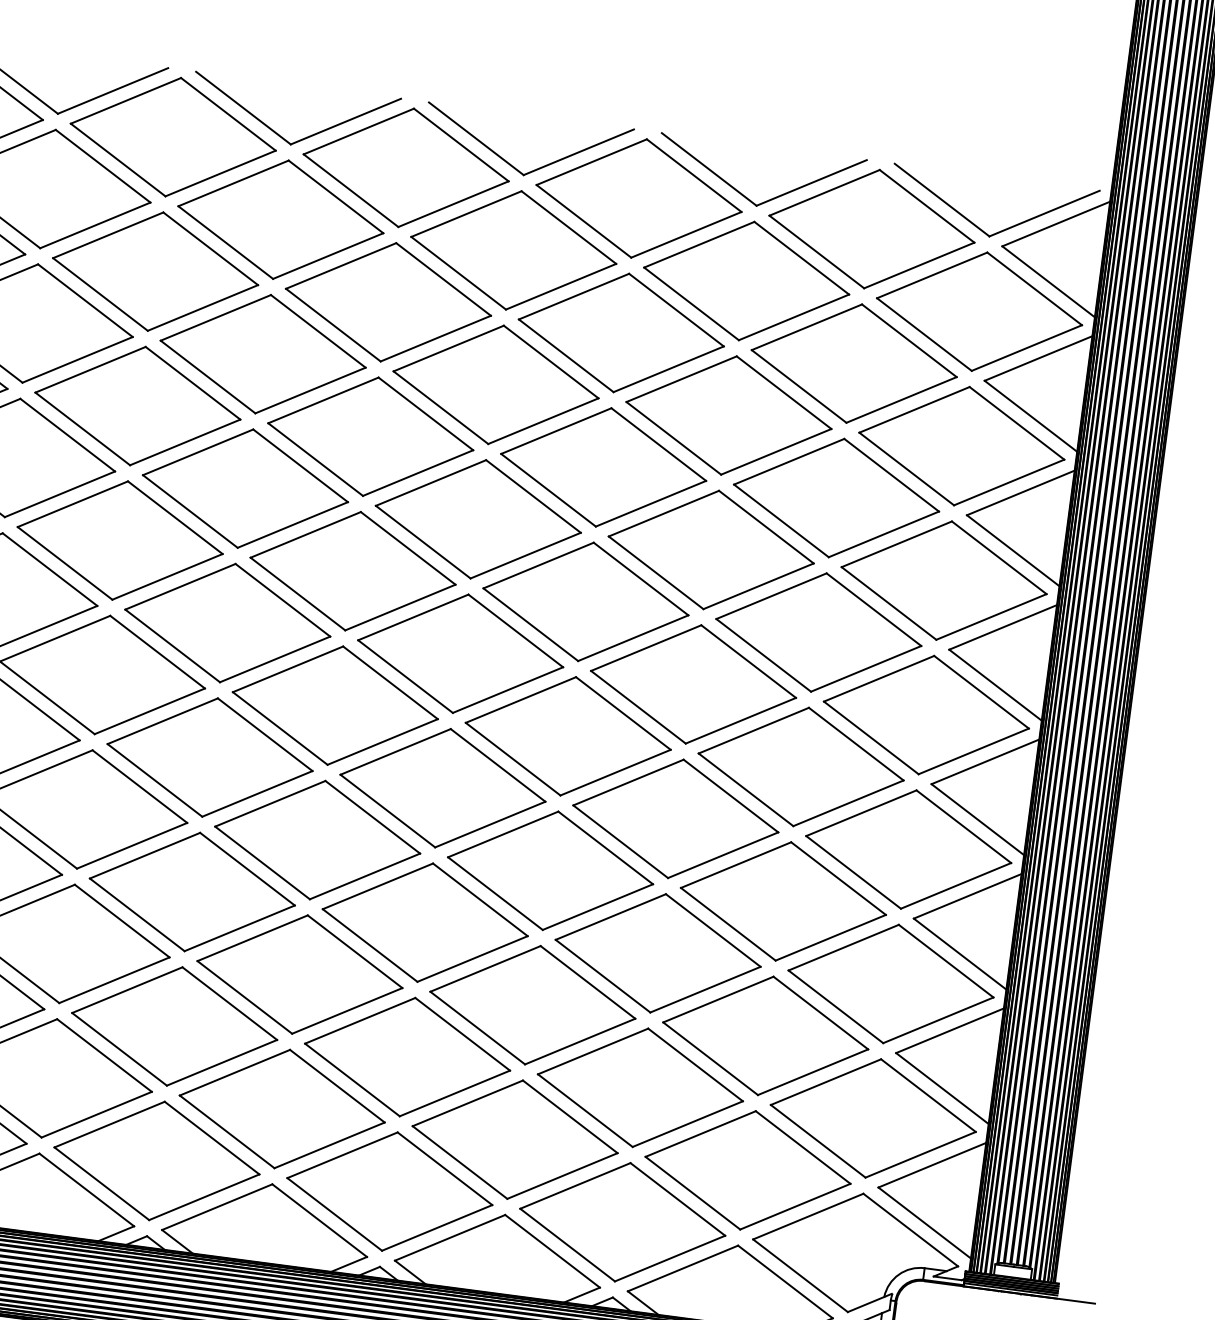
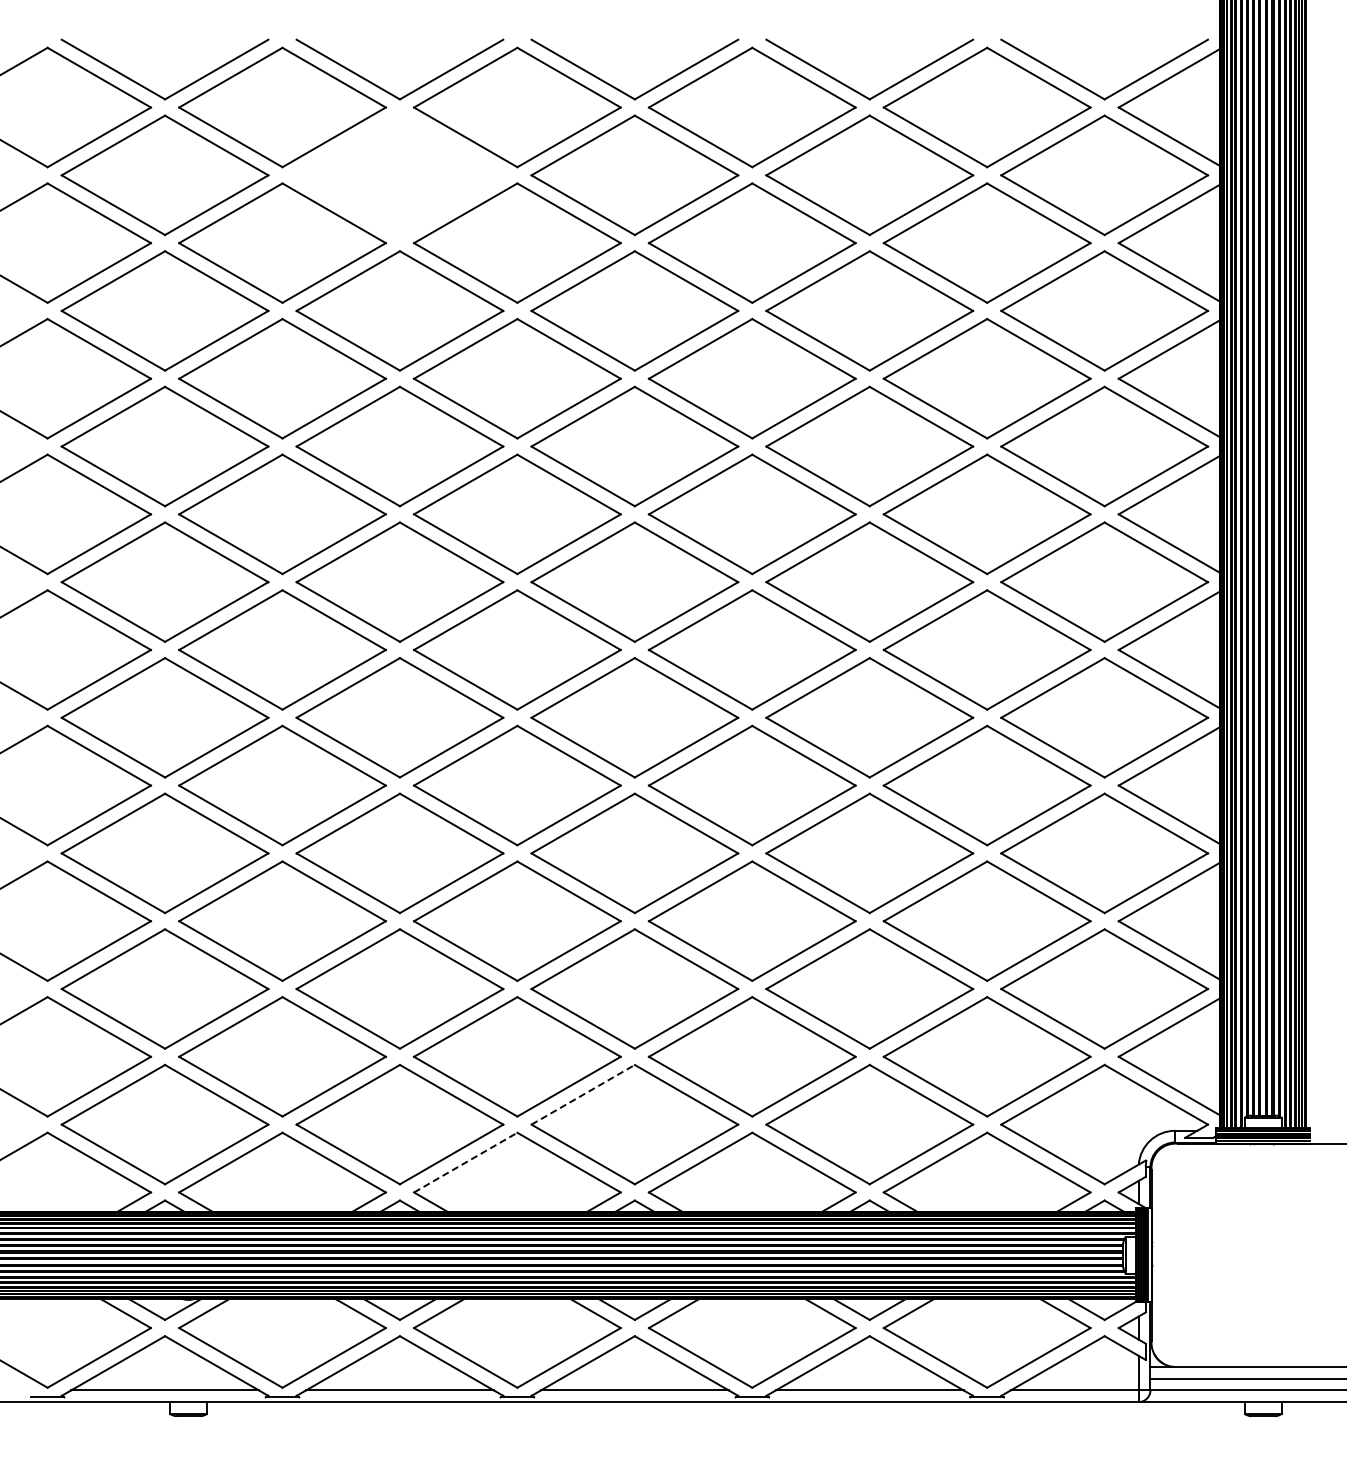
part: (280, 219) -> (399, 175), removed
line: (342, 1155) -> (583, 1094), solid -> dashed
line: (217, 1207) -> (465, 1162), solid -> dashed

